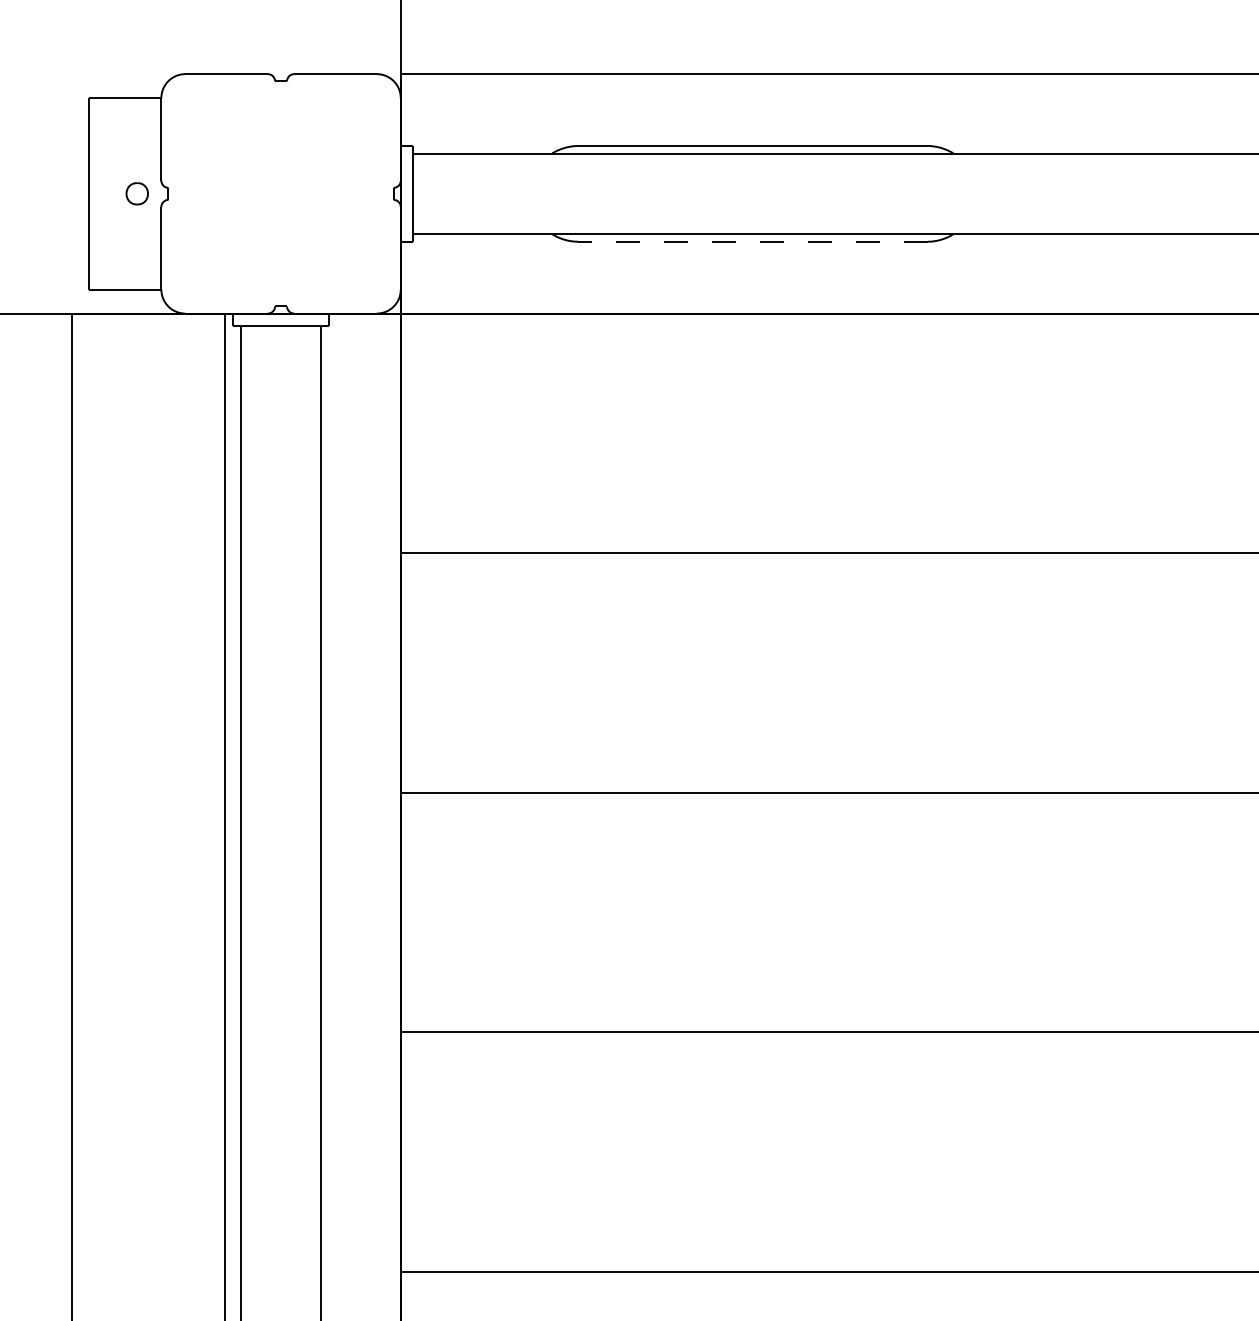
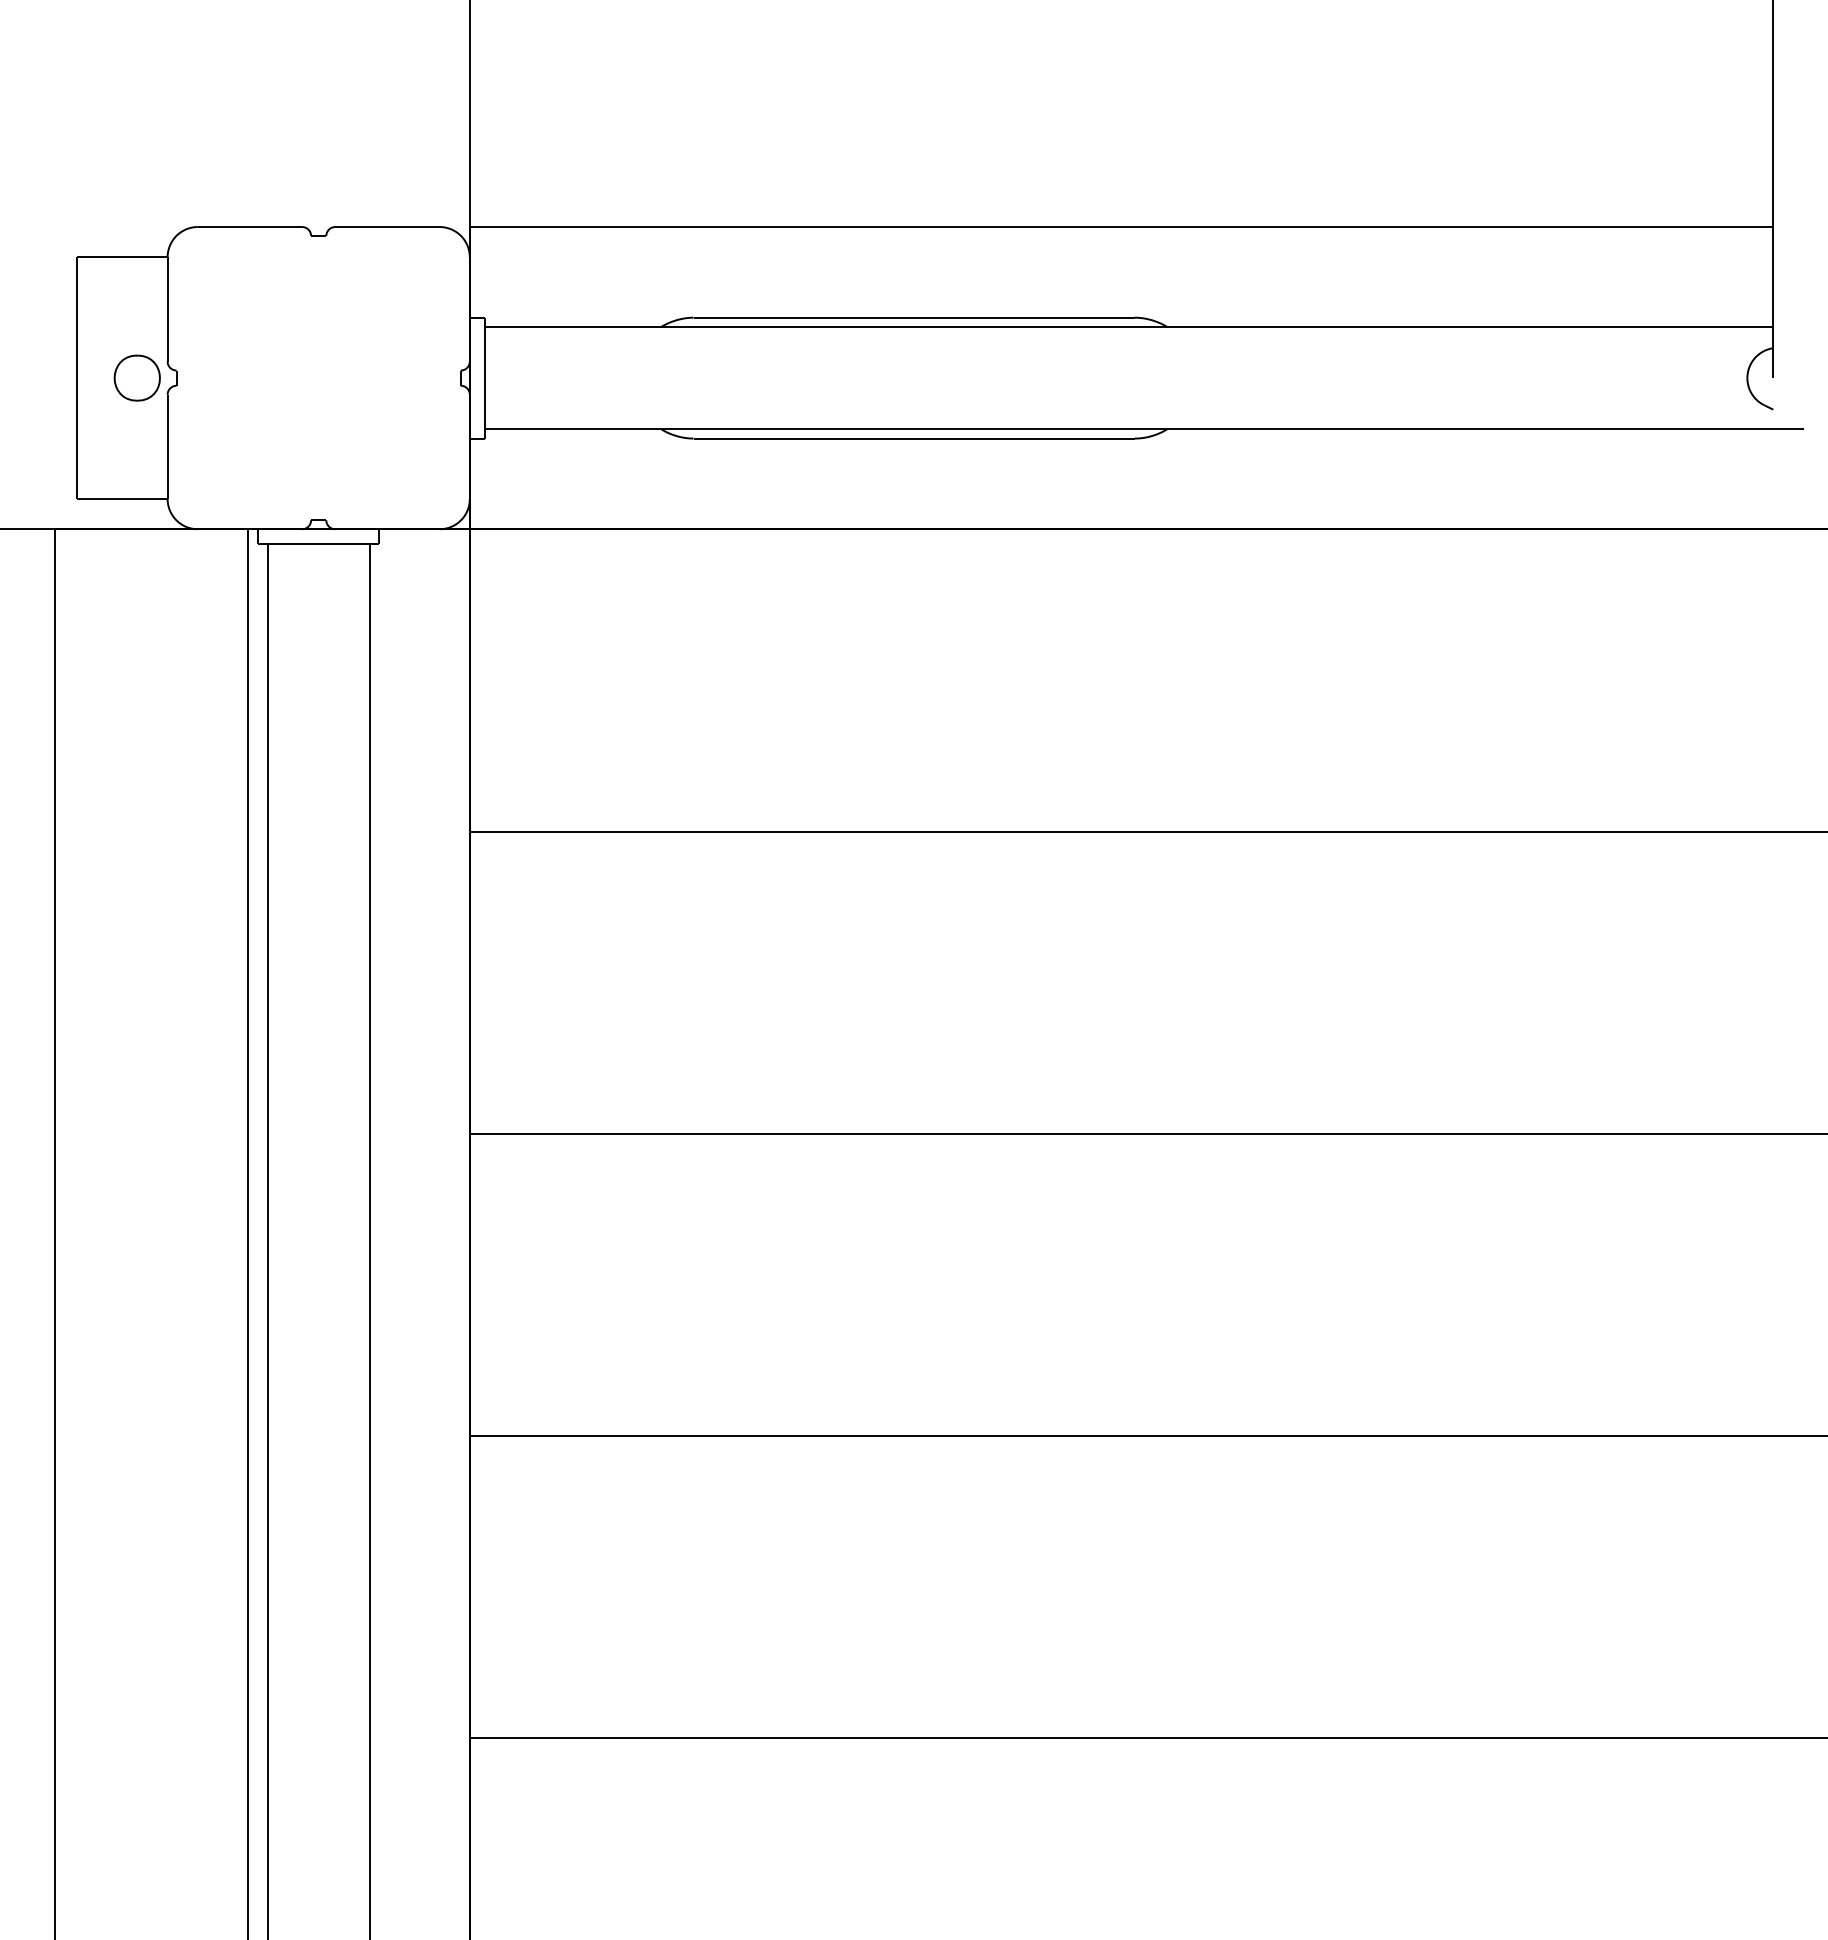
part: (136, 193) -> (136, 377), size x1.67
line: (753, 241) -> (914, 438), dashed -> solid

